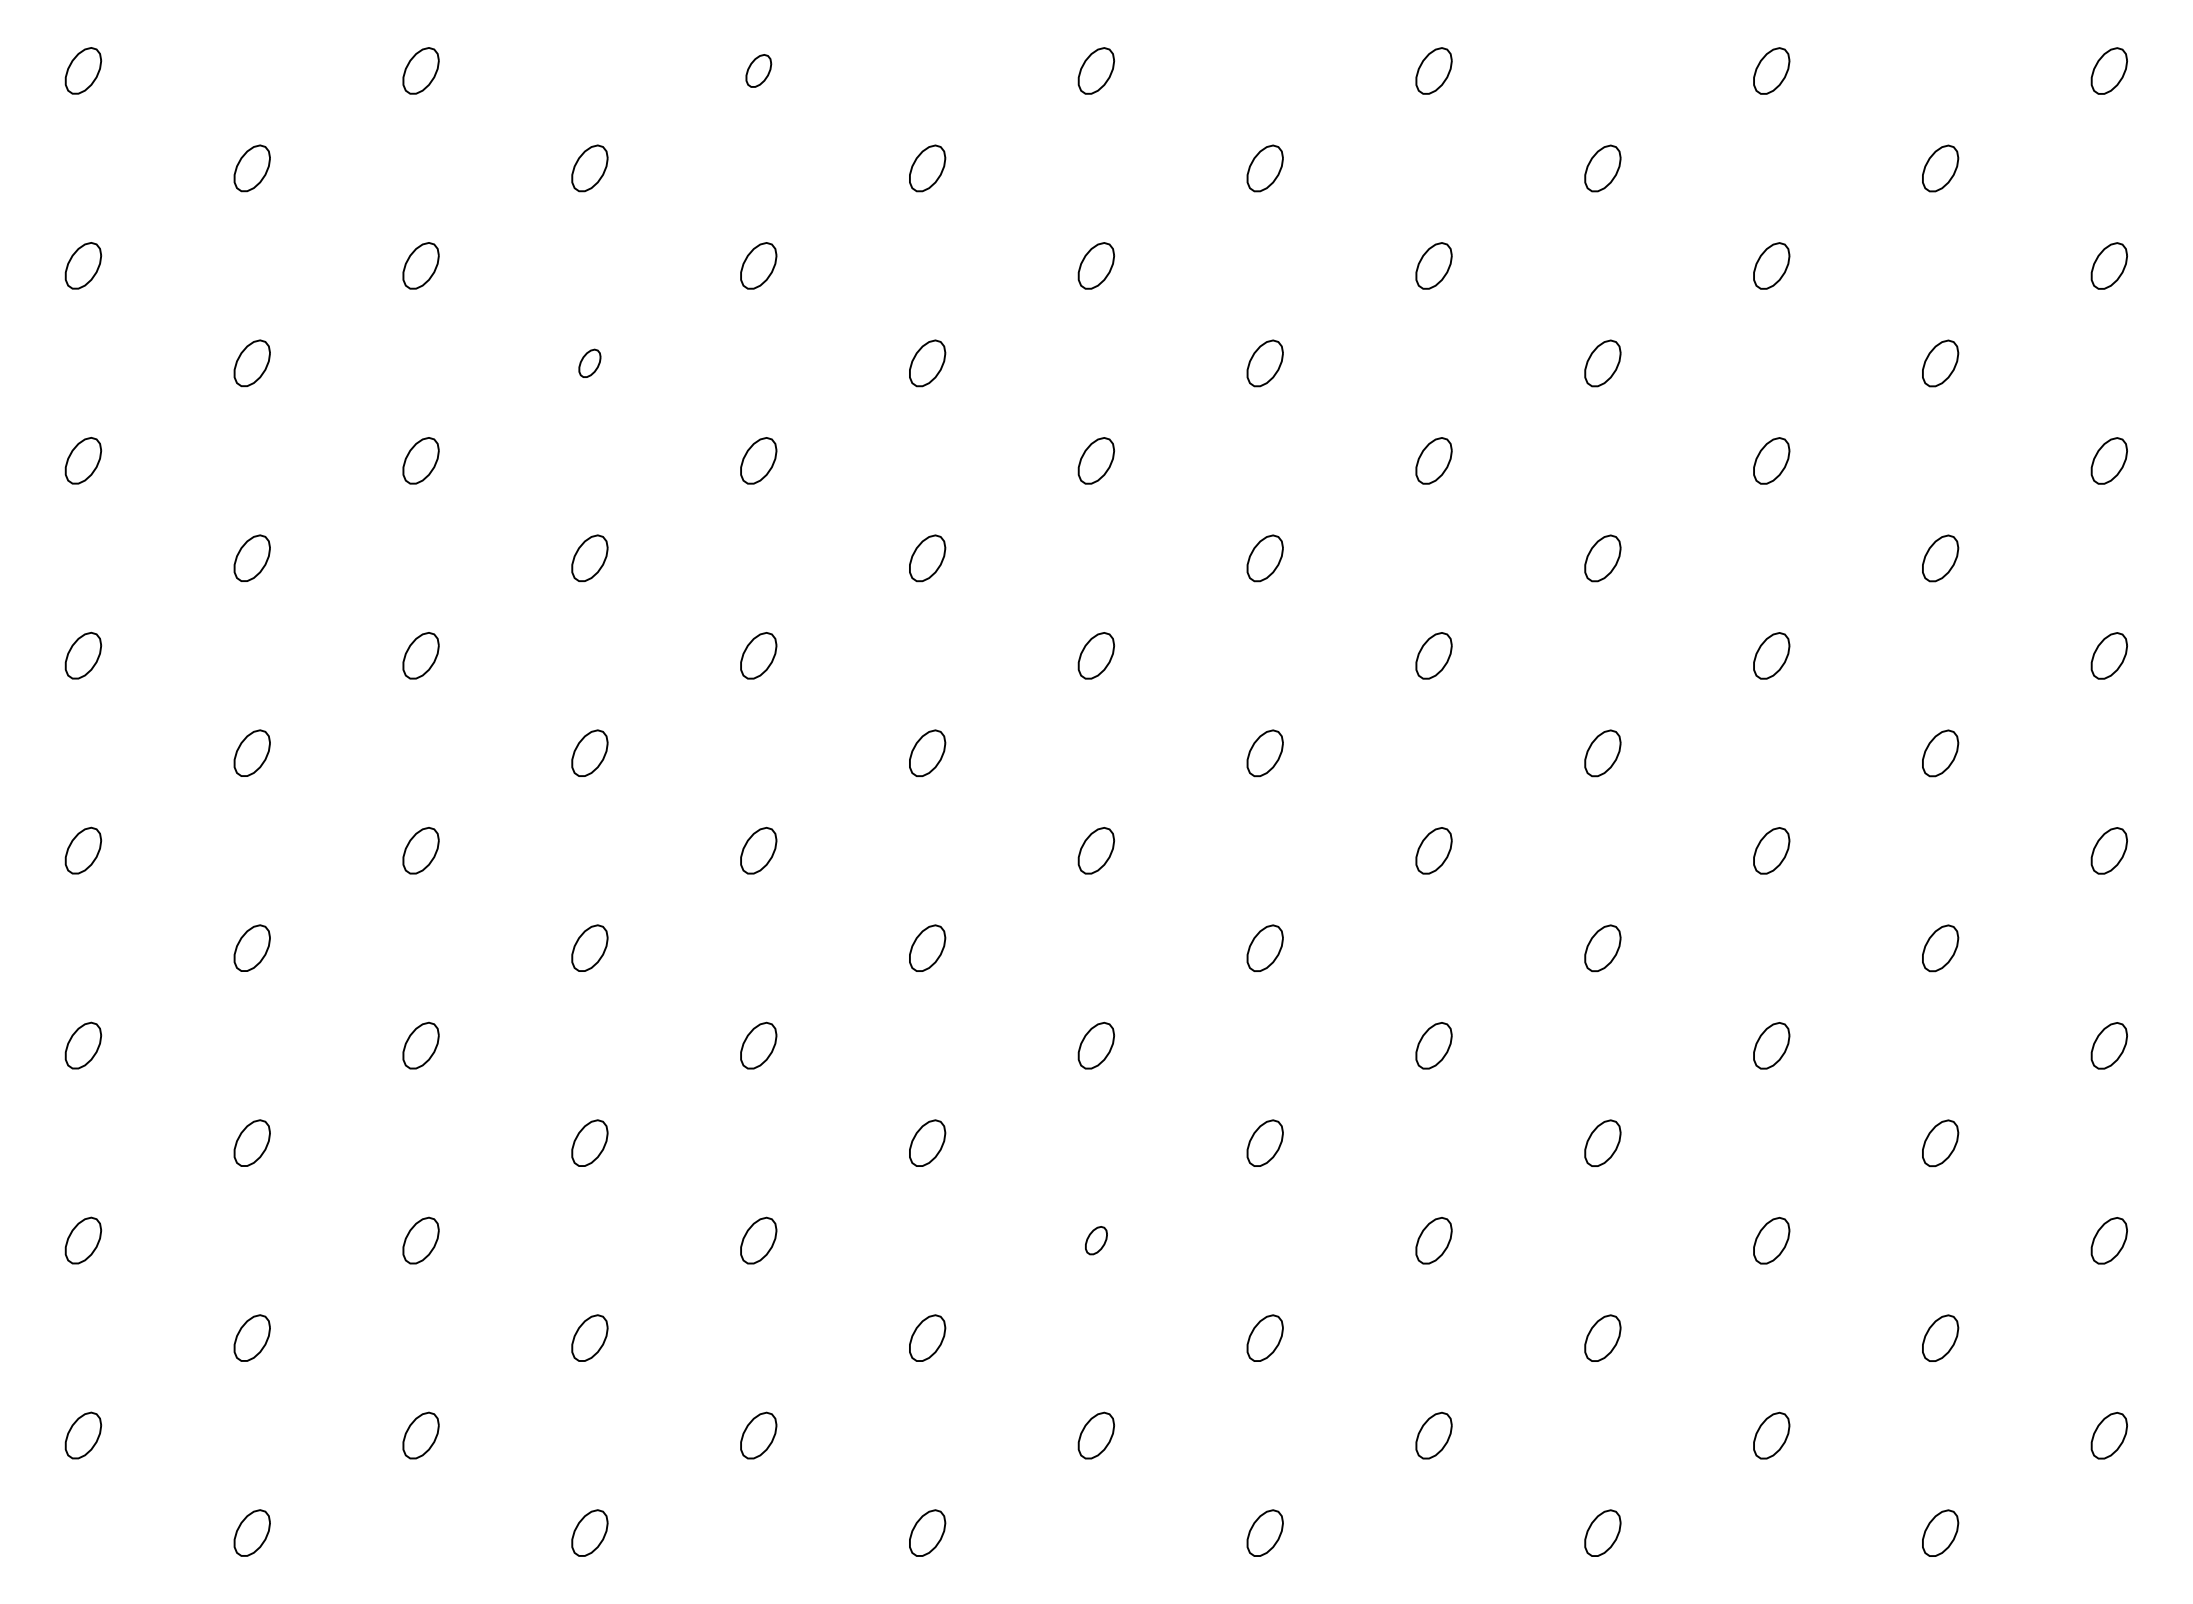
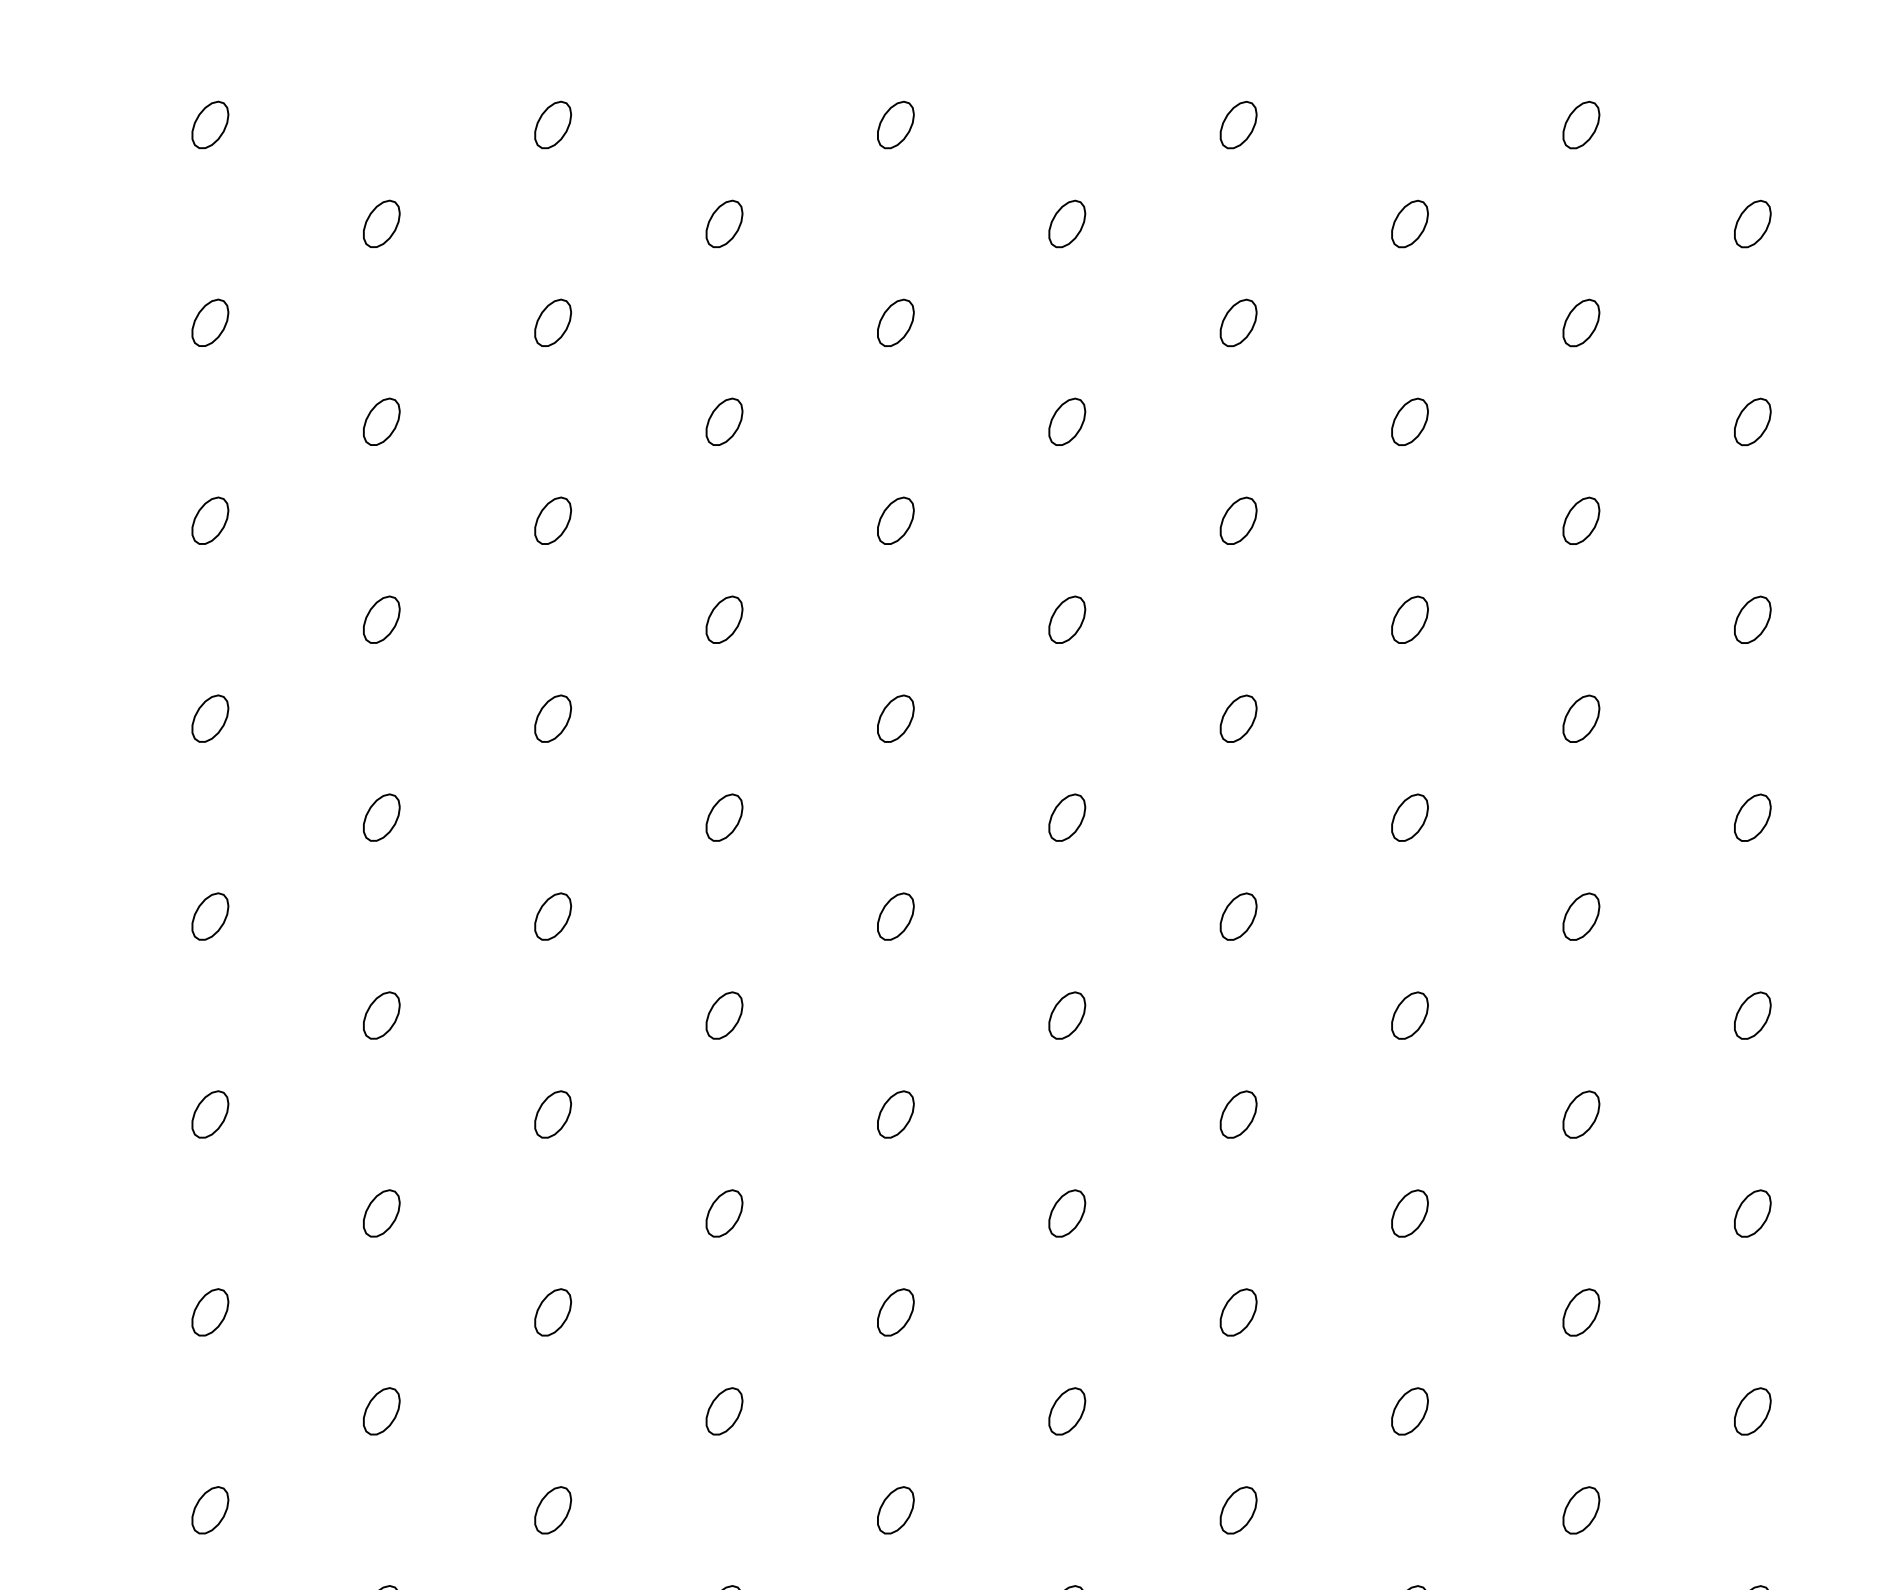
part: (758, 70) -> (895, 124), size x1.43
part: (589, 363) -> (724, 422), size x1.67
part: (1096, 1240) -> (1238, 1312), size x1.67

